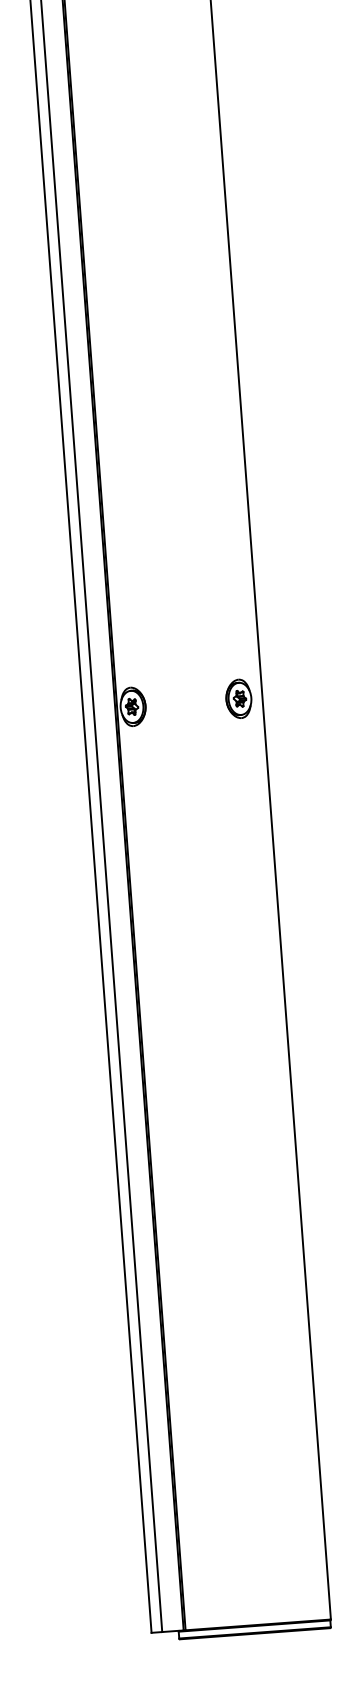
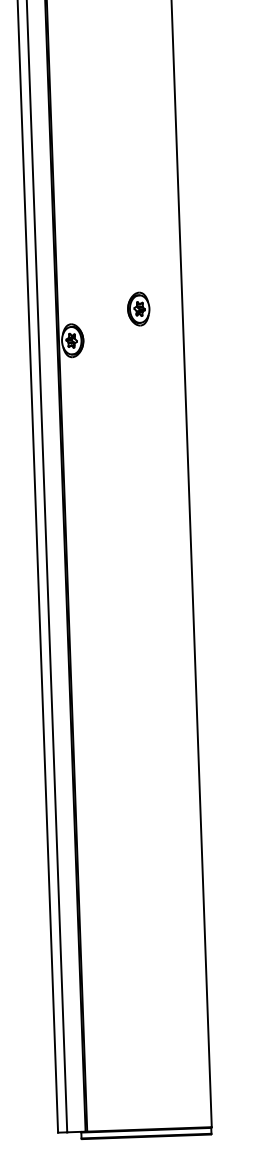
part: (238, 698) -> (138, 308), moved

